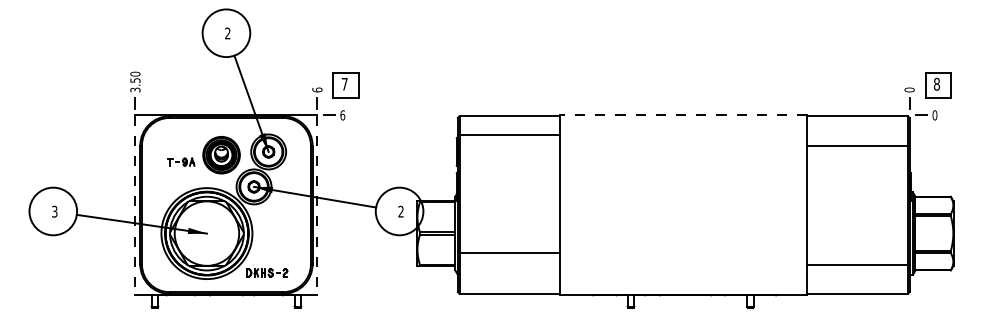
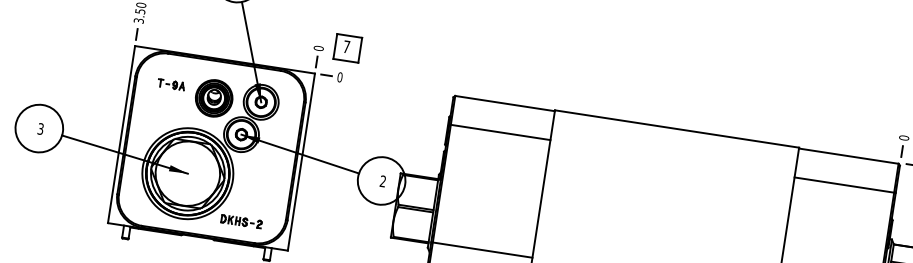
text: (317, 89) -> (318, 47), 6 -> 0
text: (342, 114) -> (339, 76), 6 -> 0
line: (683, 115) -> (676, 129), dashed -> solid
line: (508, 134) -> (499, 132), moved
part: (181, 161) -> (171, 84), moved
line: (135, 204) -> (121, 134), dashed -> solid
line: (317, 204) -> (301, 161), dashed -> solid
line: (508, 252) -> (481, 249), moved

